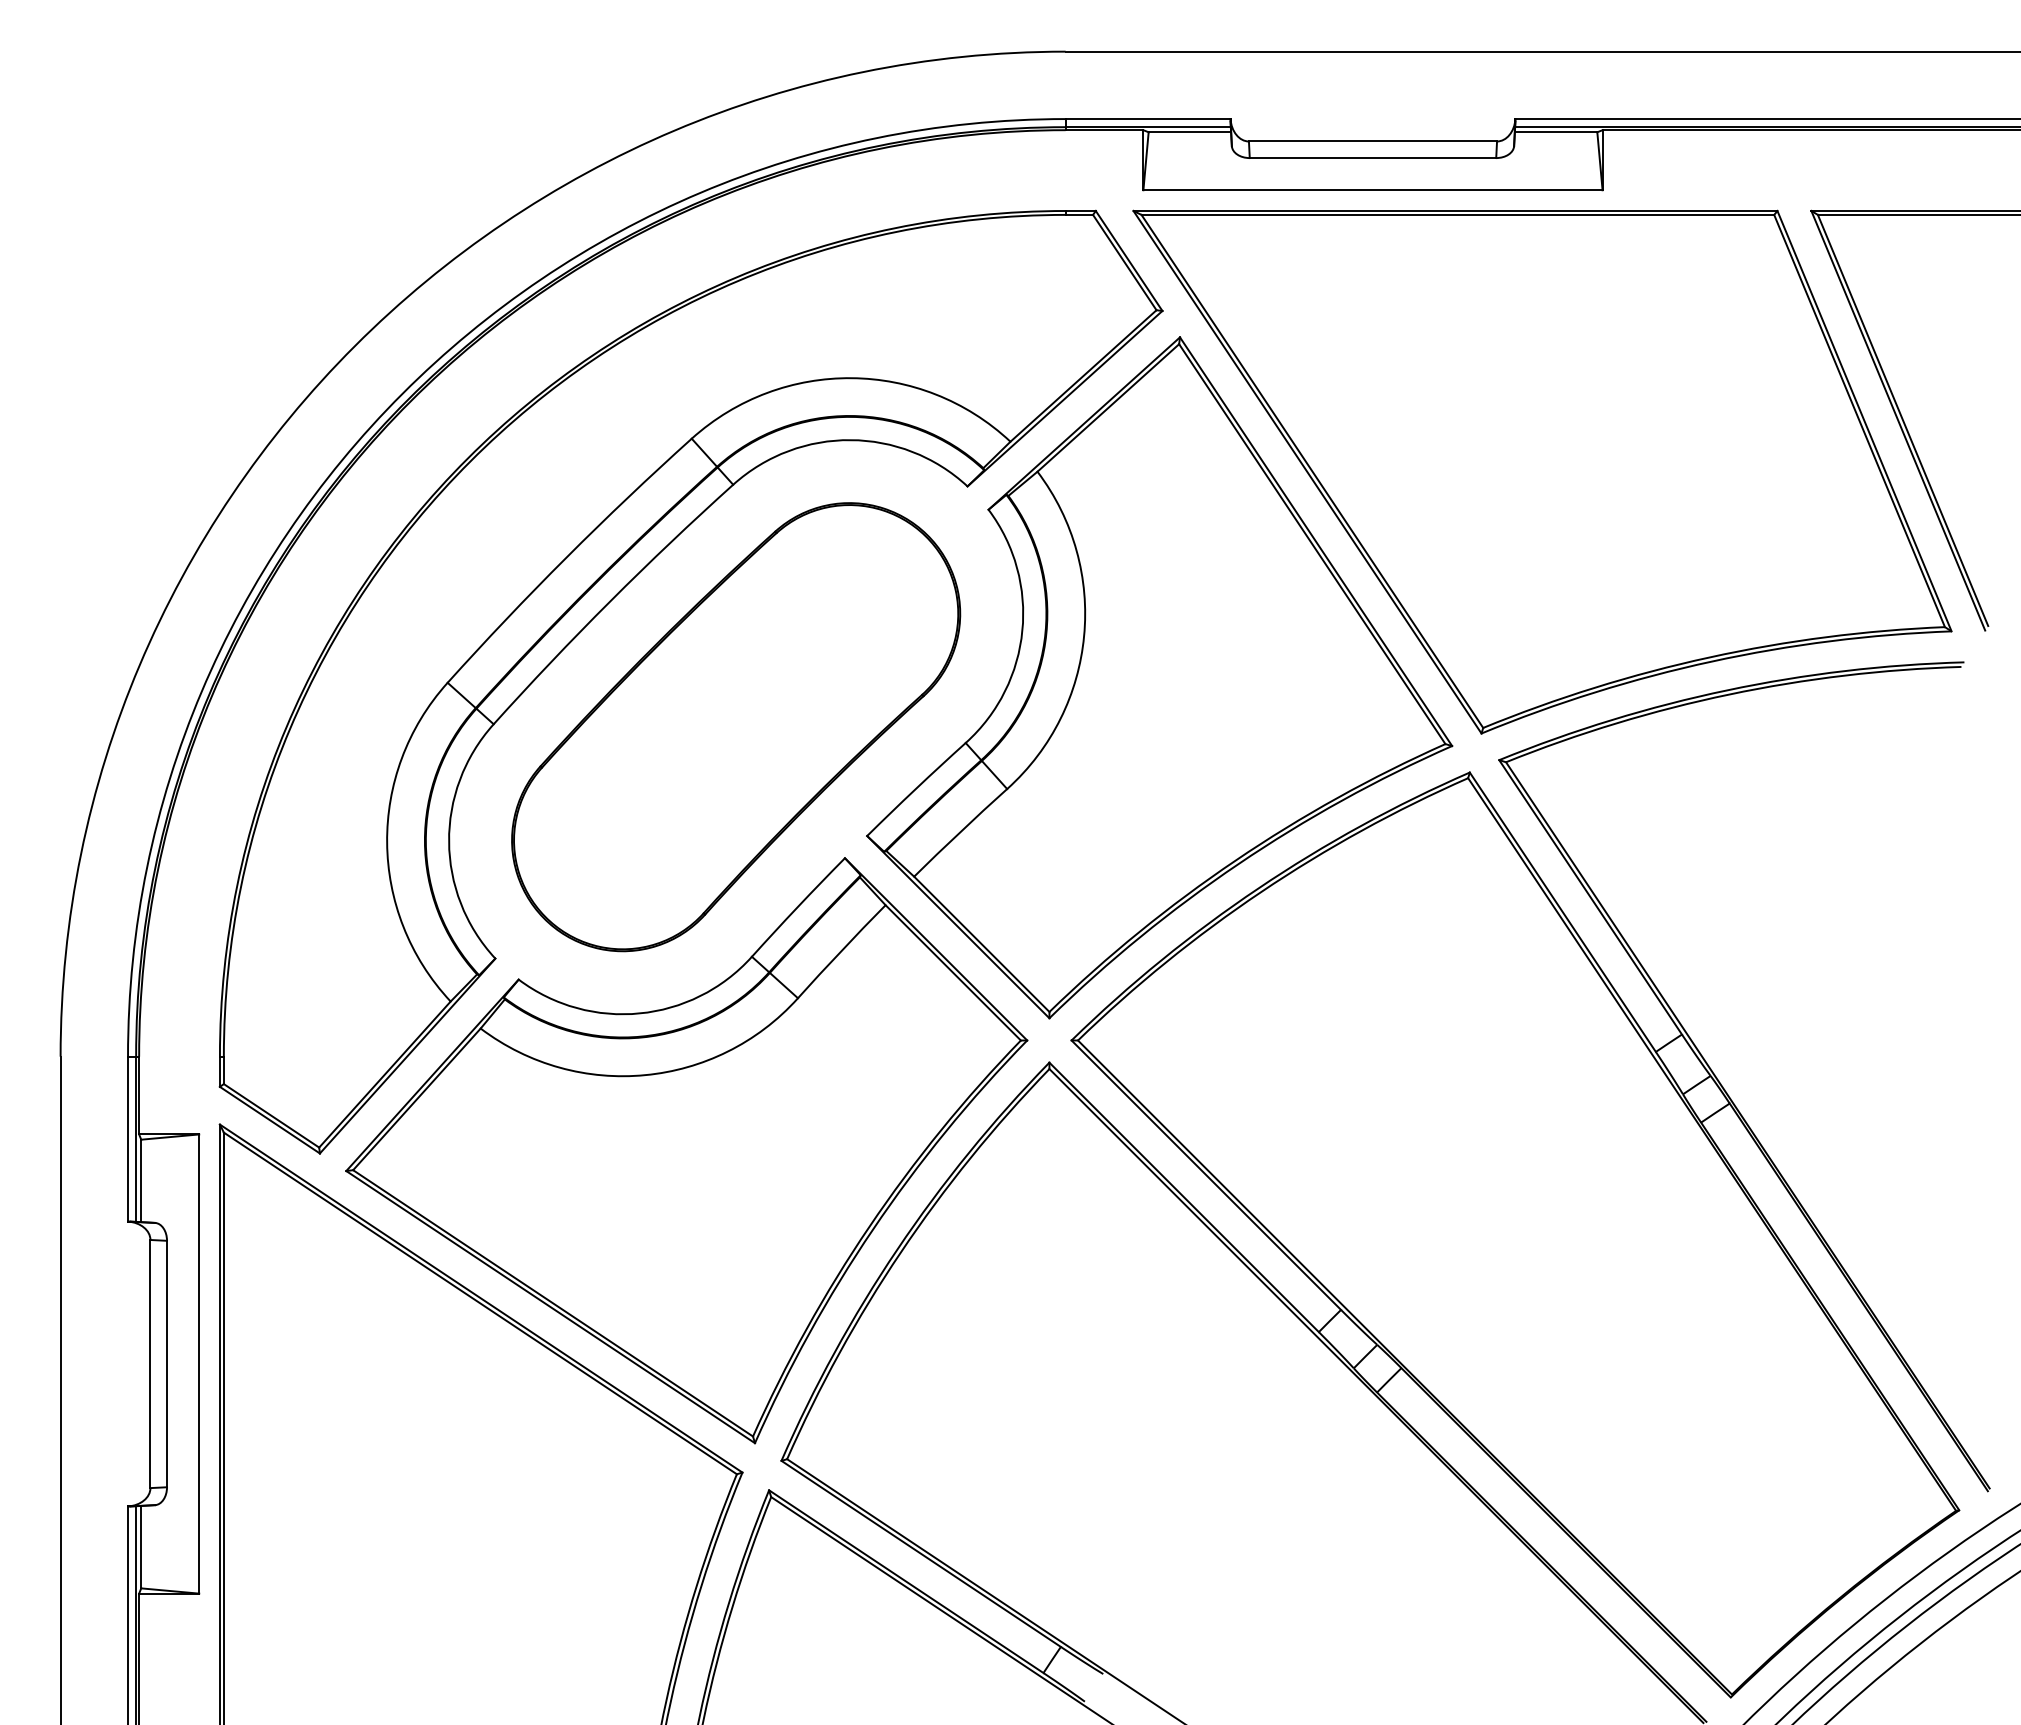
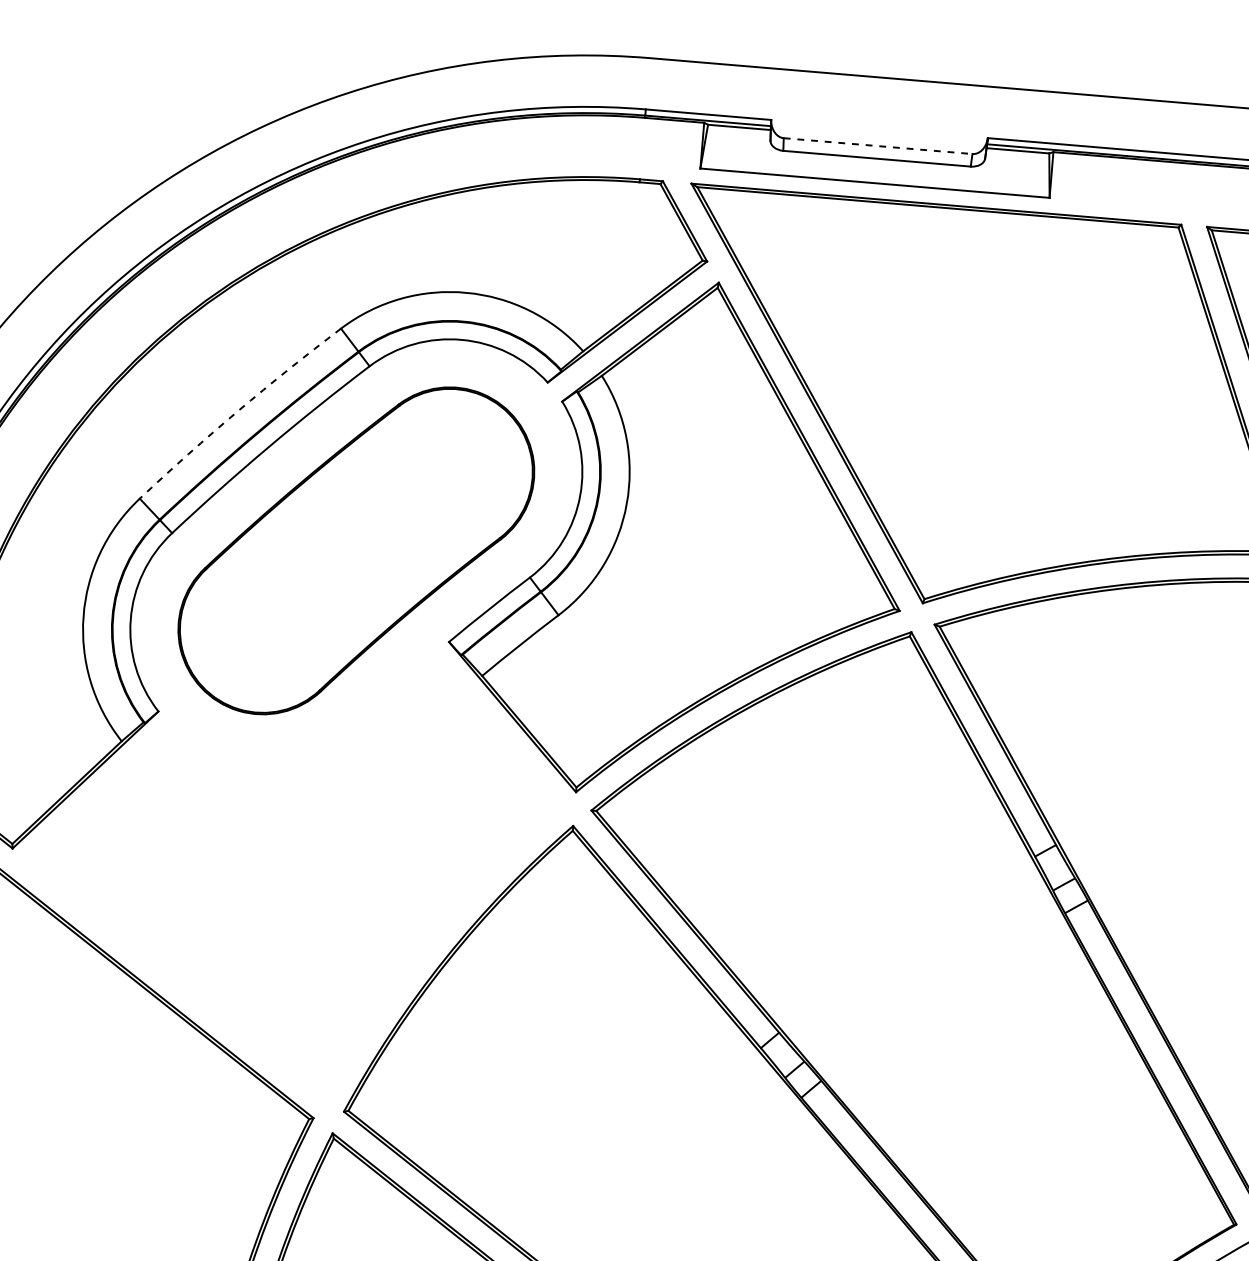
line: (1373, 141) -> (878, 146), solid -> dashed
arc: (566, 557) -> (238, 410), solid -> dashed
part: (686, 1150) -> (291, 869), removed

